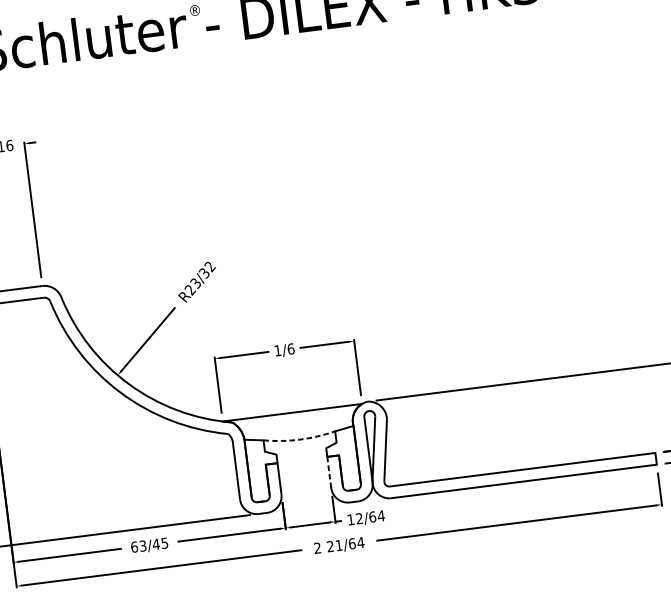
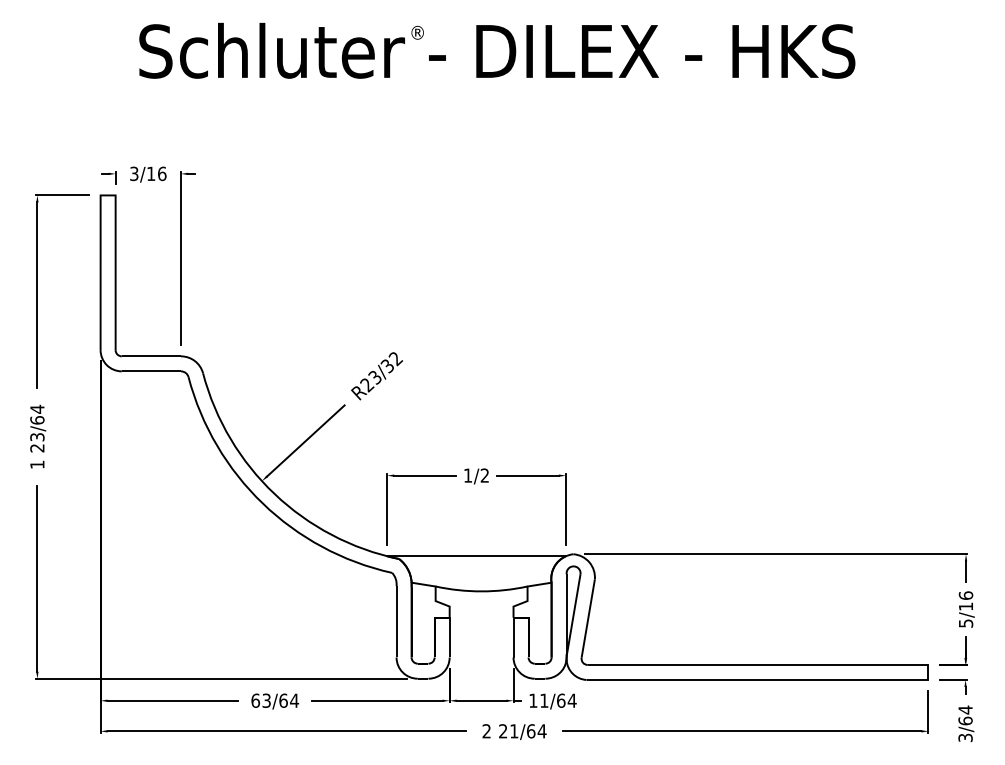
text: (290, 349) -> (484, 475), 1/6 -> 1/2
arc: (299, 439) -> (481, 591), dashed -> solid
line: (329, 472) -> (513, 637), dashed -> solid
text: (359, 518) -> (544, 700), 12/64 -> 11/64
text: (160, 543) -> (289, 700), 63/45 -> 63/64

